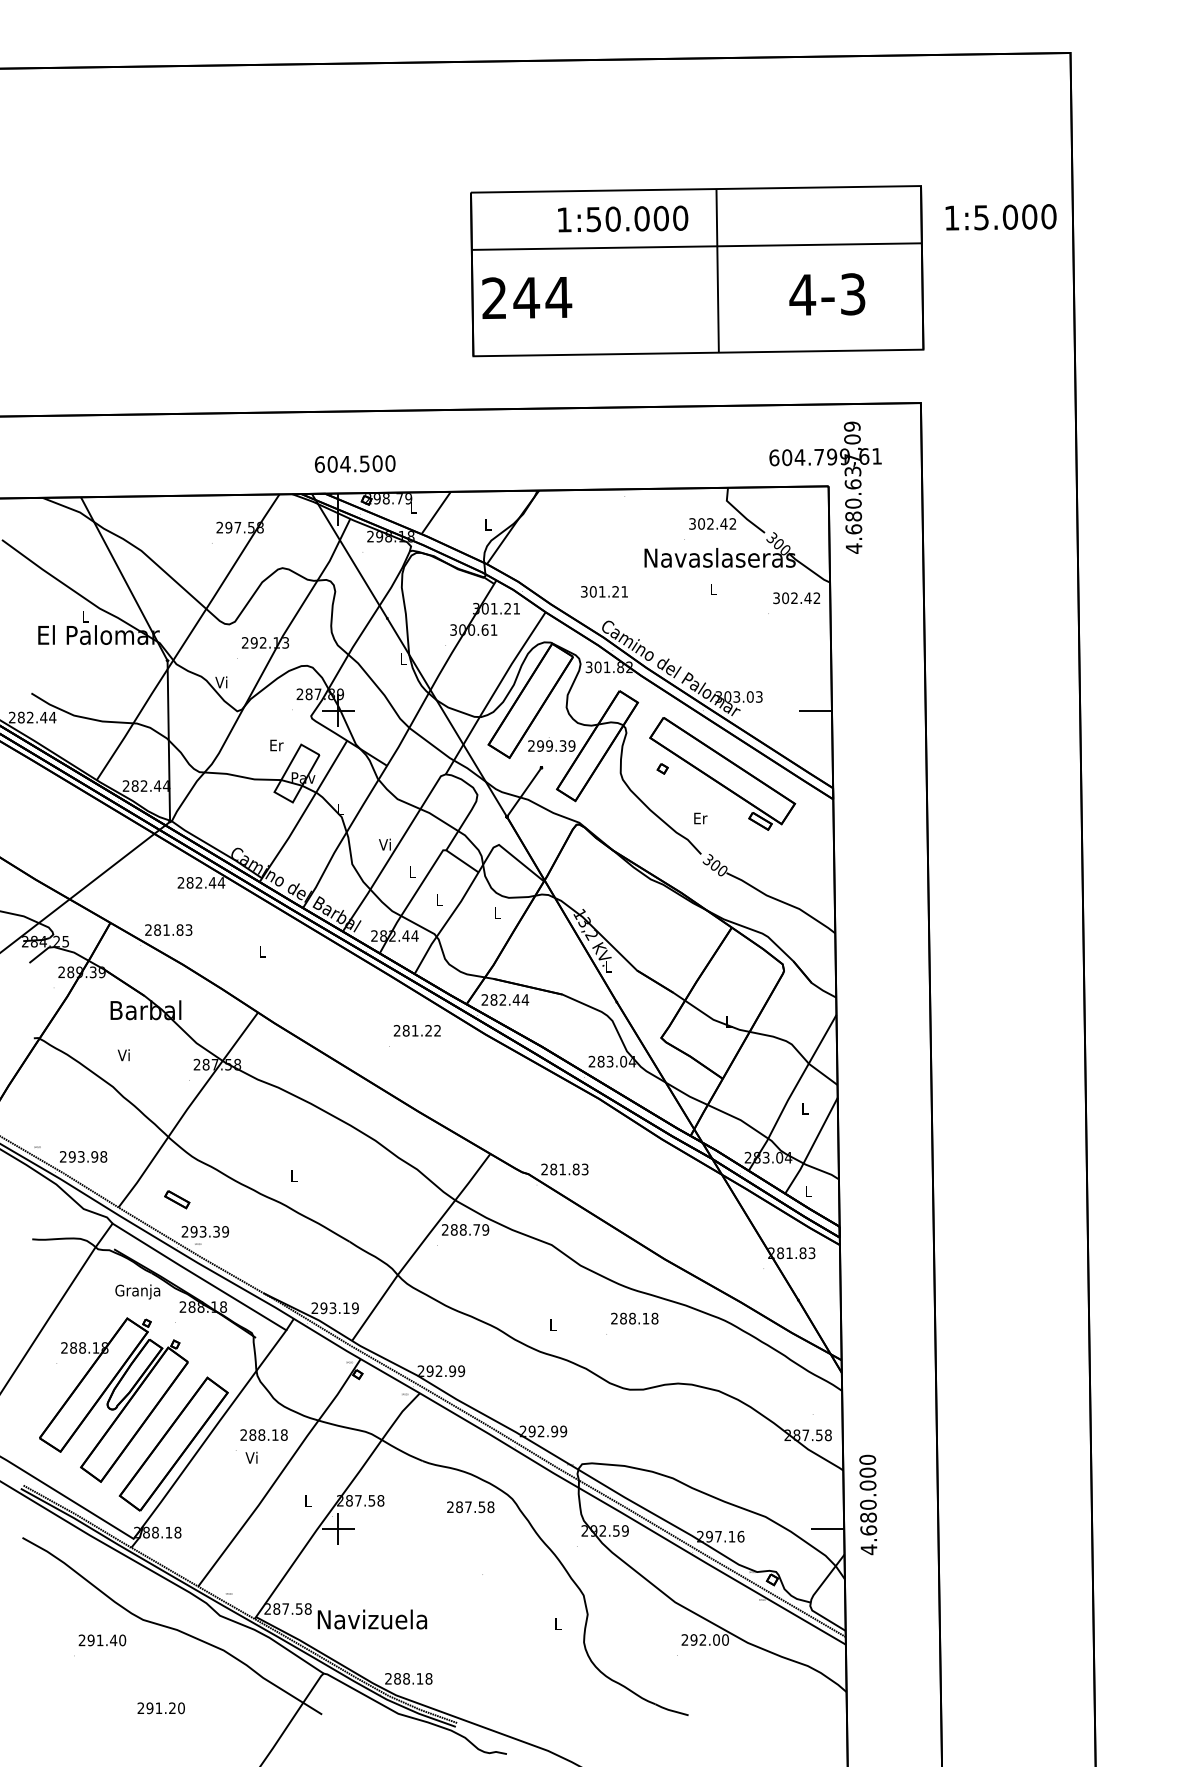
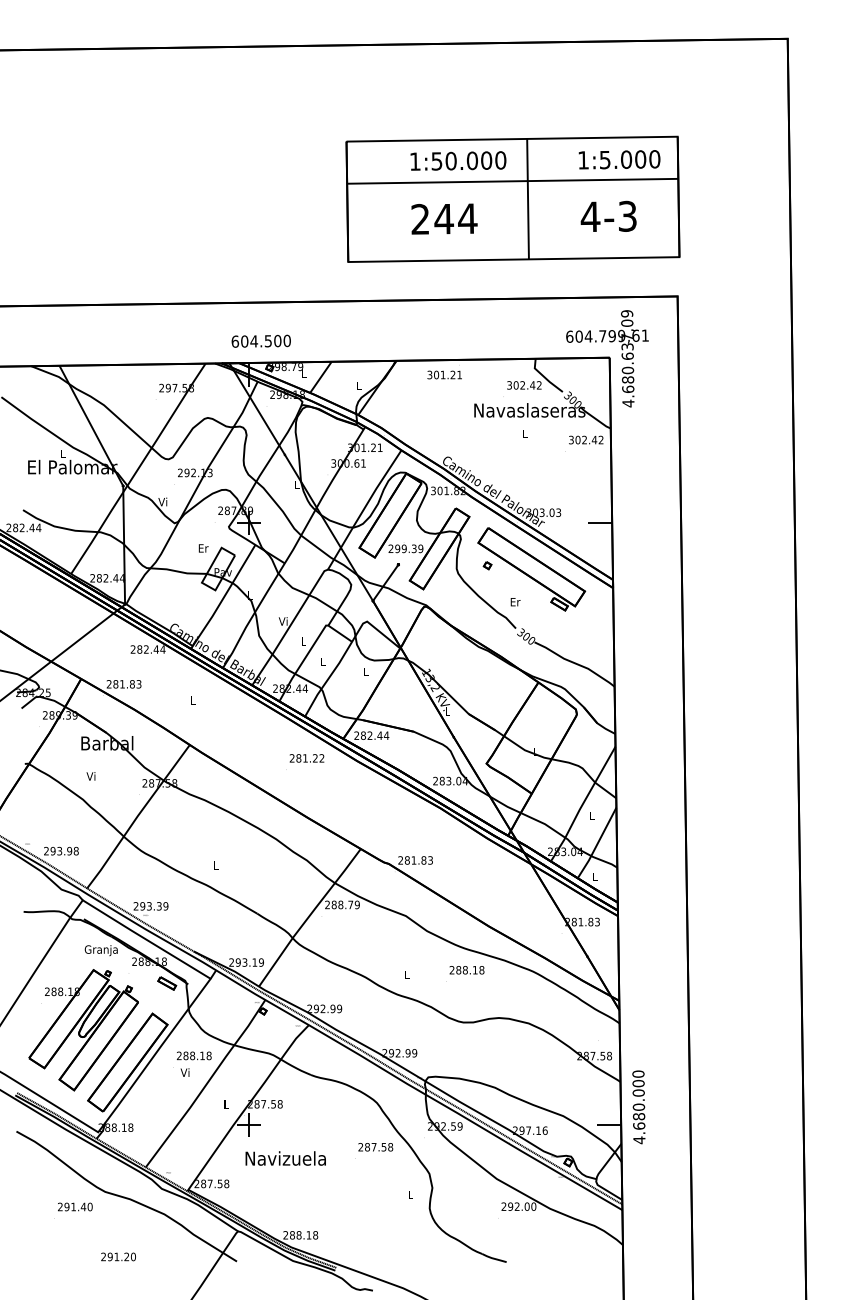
text: (1000, 217) -> (619, 159), moved
text: (527, 297) -> (444, 218), moved
text: (604, 591) -> (444, 374), moved
part: (177, 1199) -> (167, 983), moved
text: (470, 1507) -> (375, 1147), moved
text: (372, 1619) -> (285, 1158), moved

